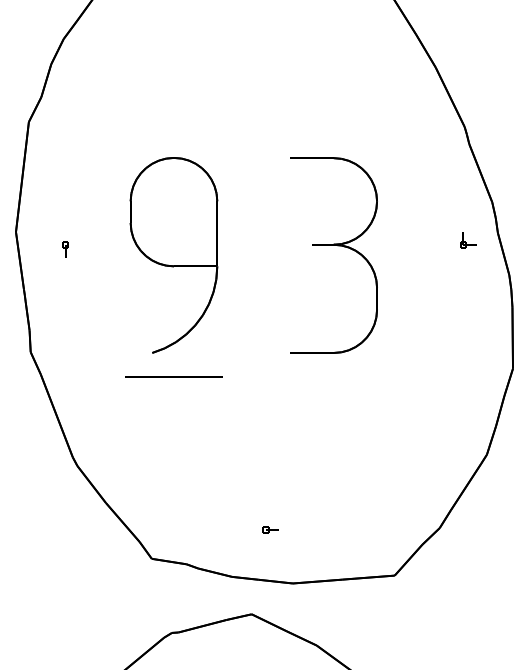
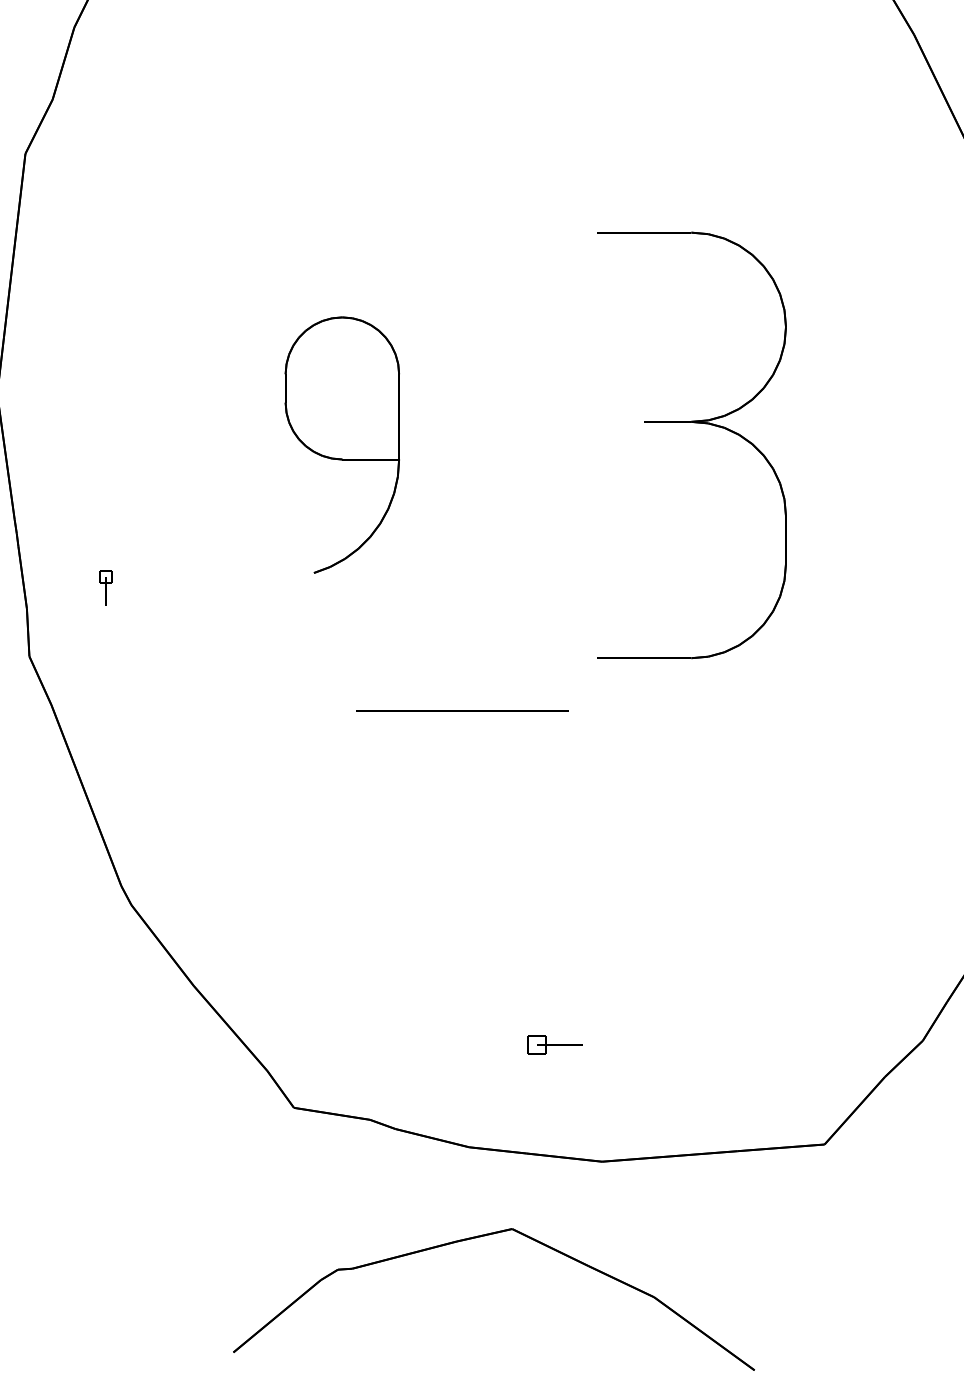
part: (65, 249) -> (105, 587), moved
part: (173, 255) -> (341, 445), size x0.6
line: (173, 376) -> (461, 709), moved
part: (270, 529) -> (553, 1043), size x1.6

